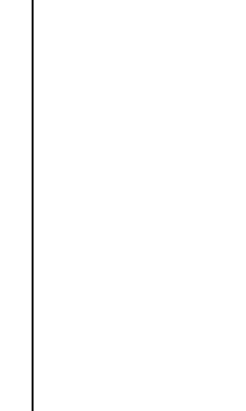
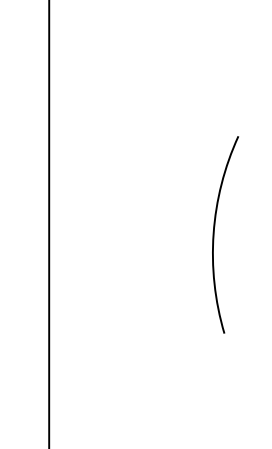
arc: (202, 260) -> (214, 234), added

